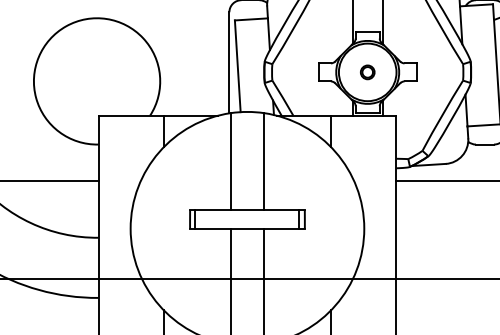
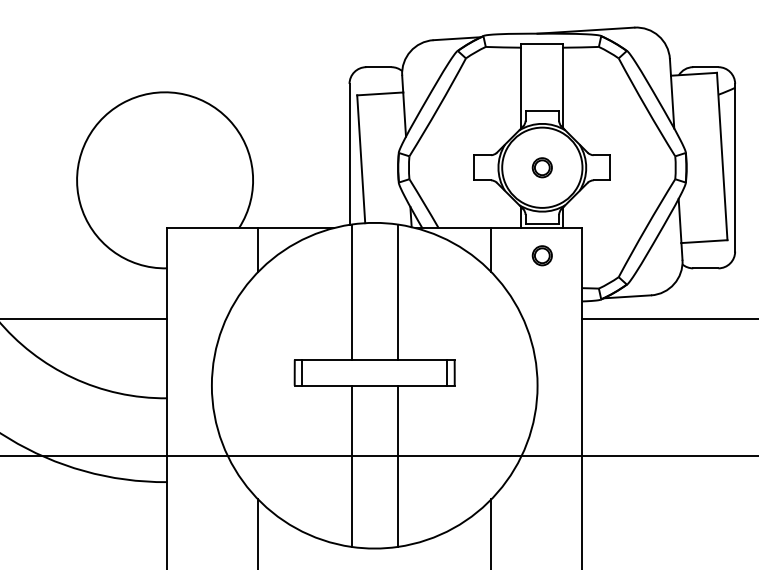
part: (367, 135) -> (541, 255), added

